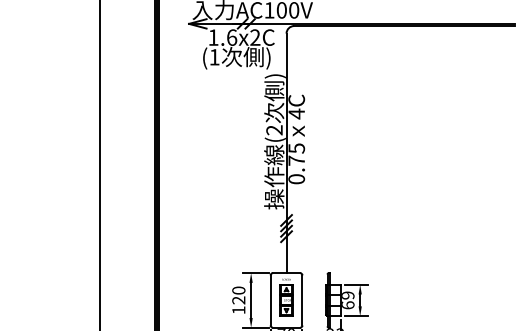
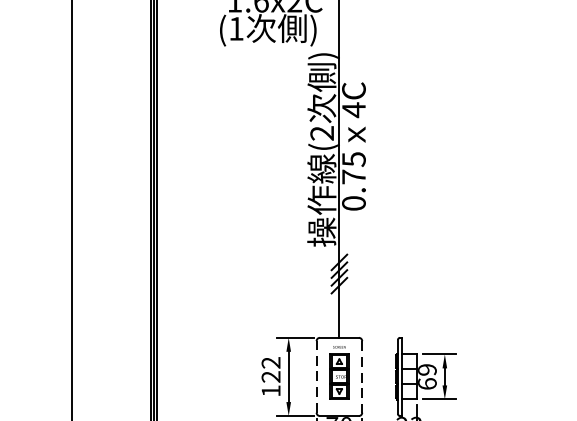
text: (238, 290) -> (270, 362), 120 -> 122
line: (270, 299) -> (316, 375), solid -> dashed
line: (302, 300) -> (362, 377), solid -> dashed

